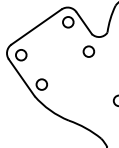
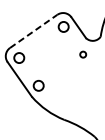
line: (36, 26) -> (33, 30), solid -> dashed
circle: (88, 51) -> (82, 54), size x0.6

